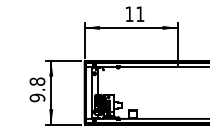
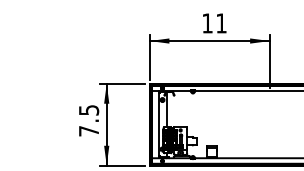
text: (37, 89) -> (88, 120), 9.8 -> 7.5

